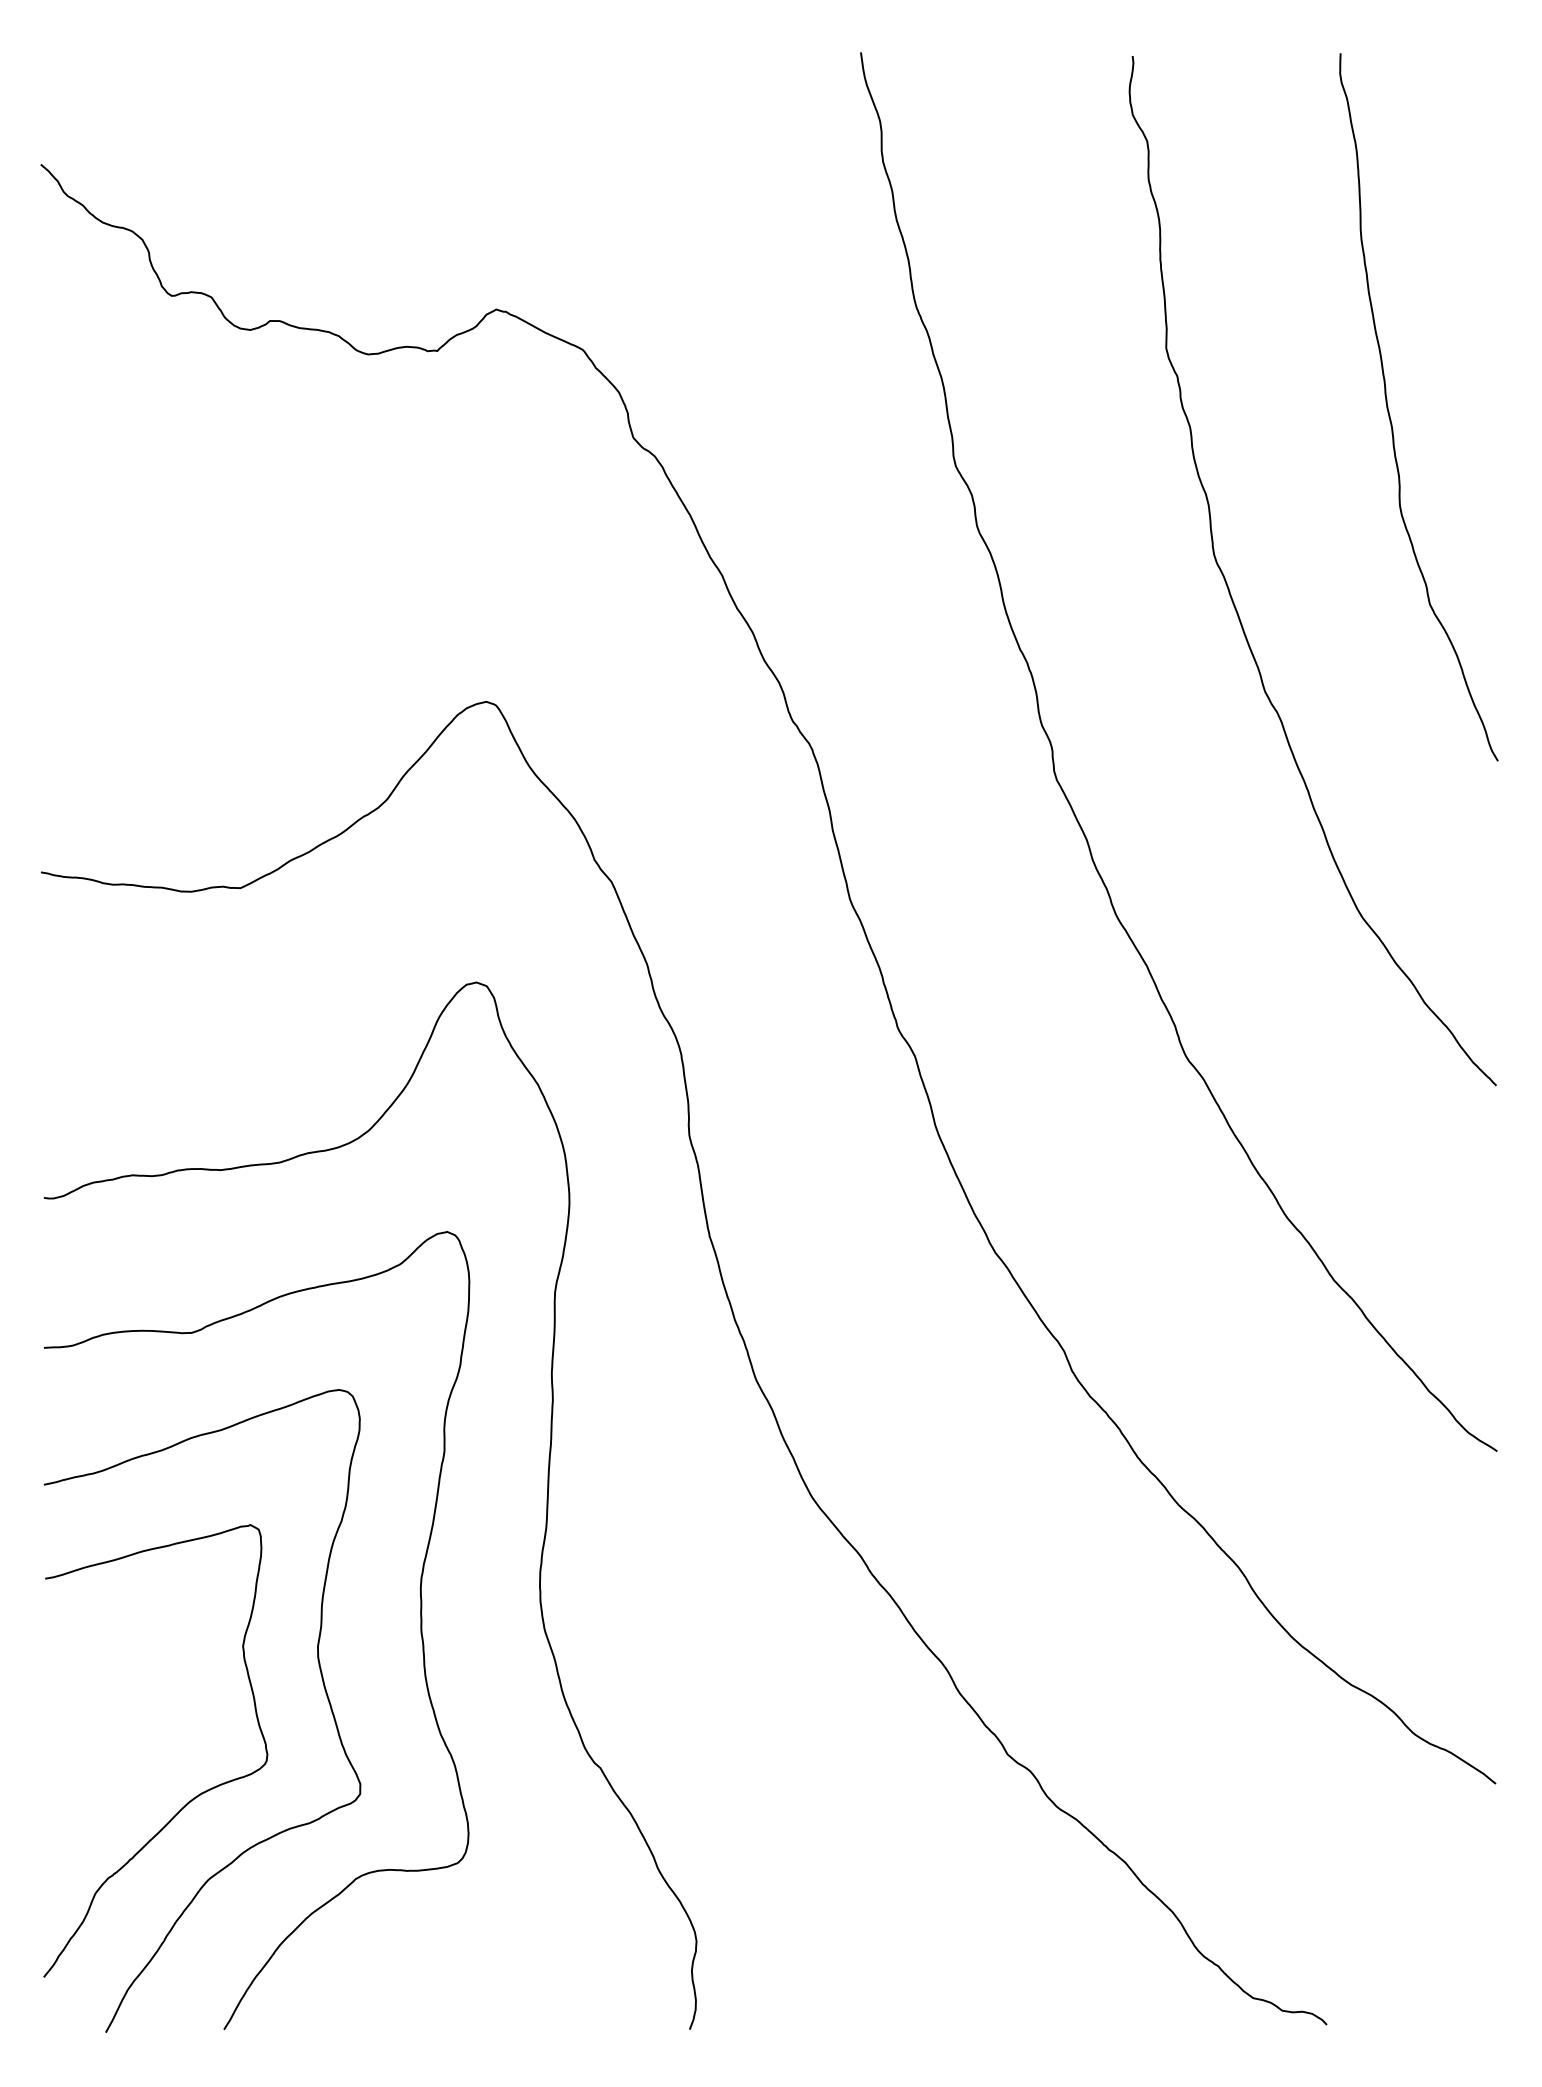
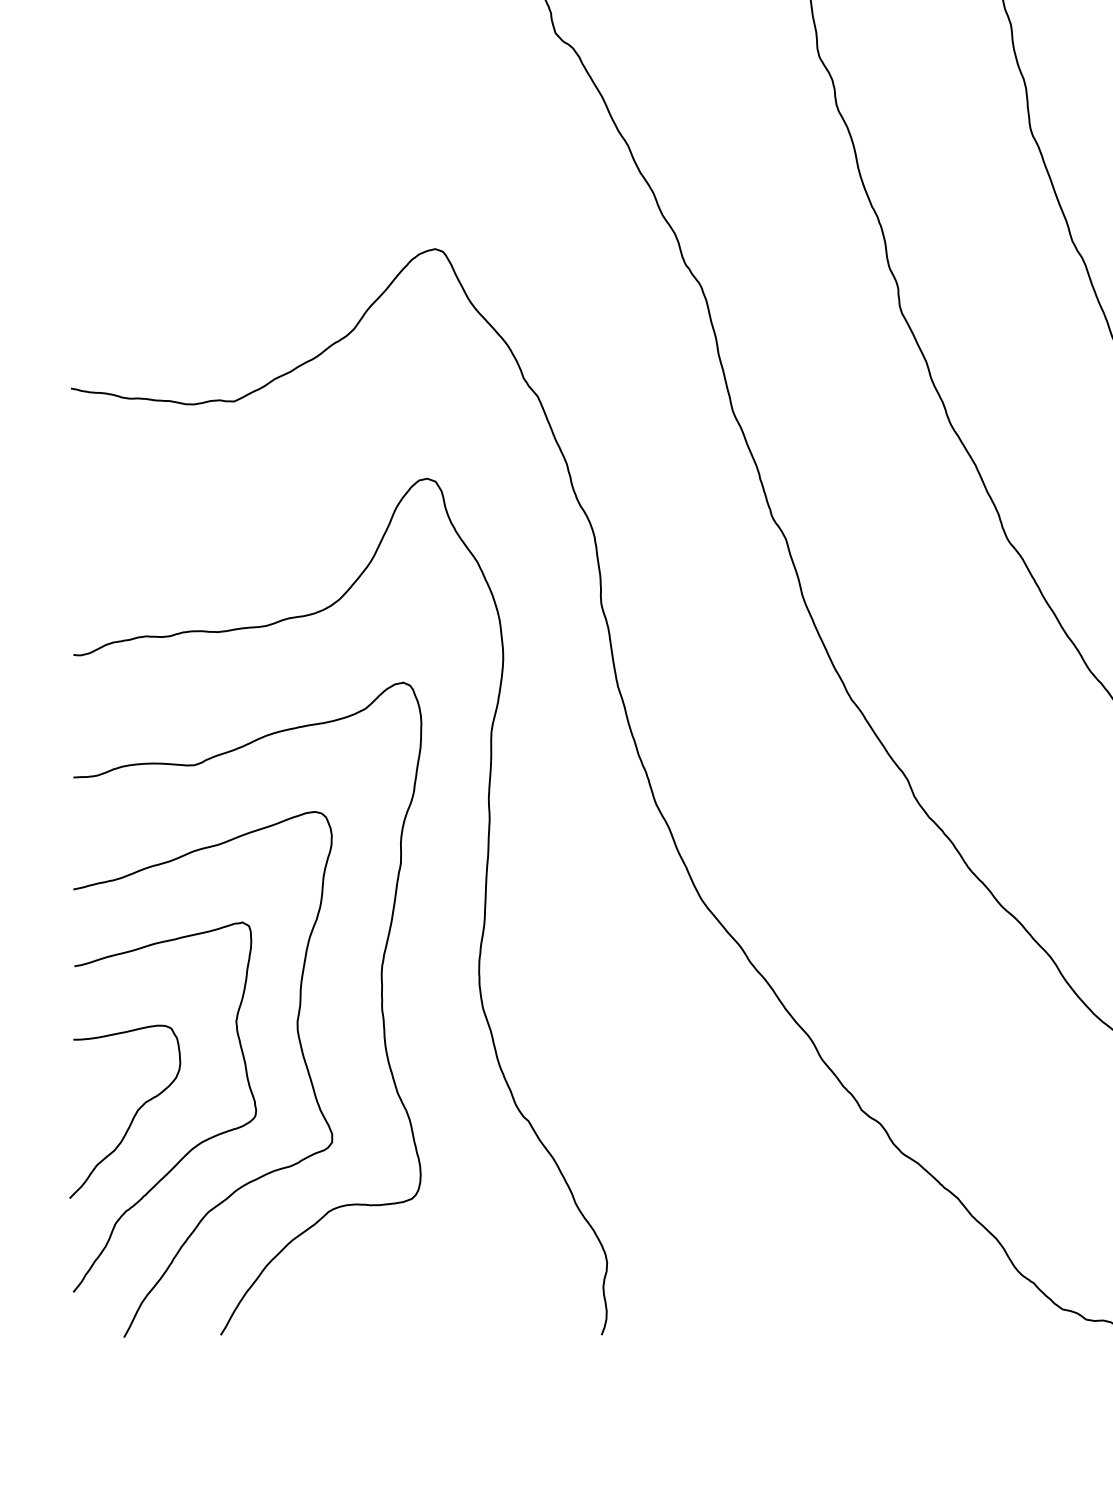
curve: (116, 1763) -> (132, 1117), added

